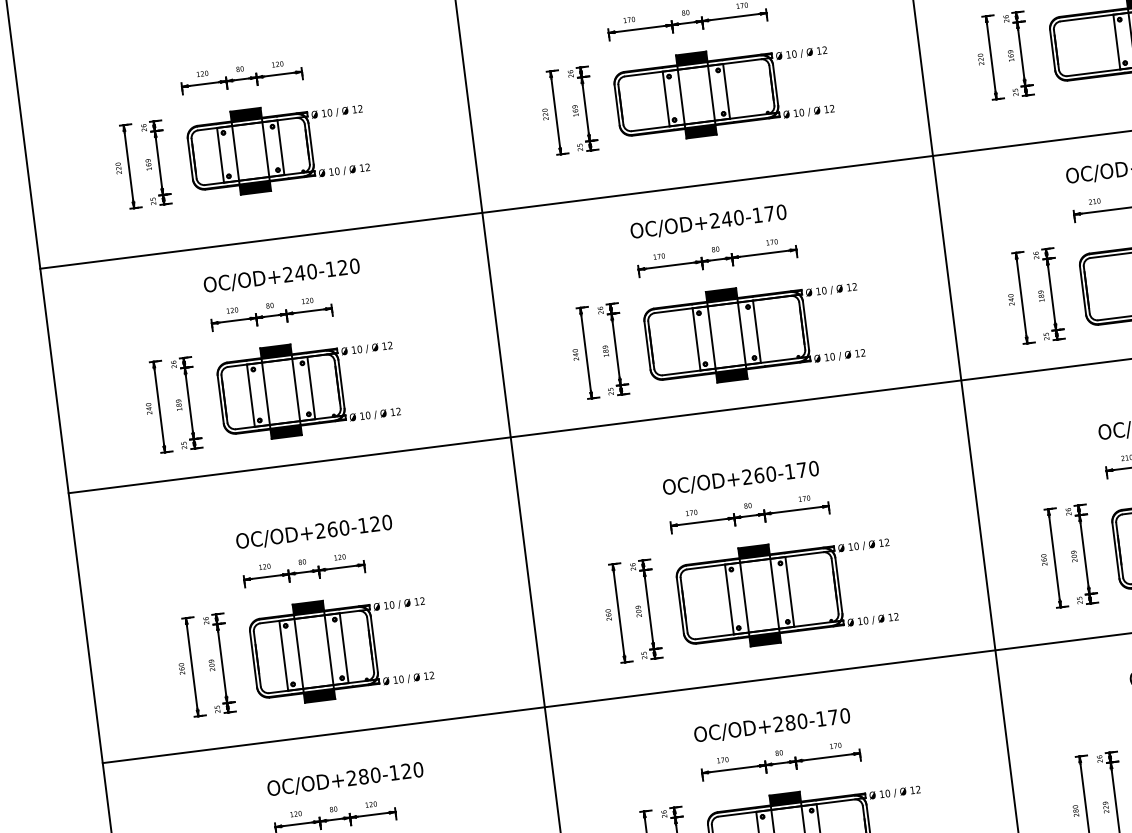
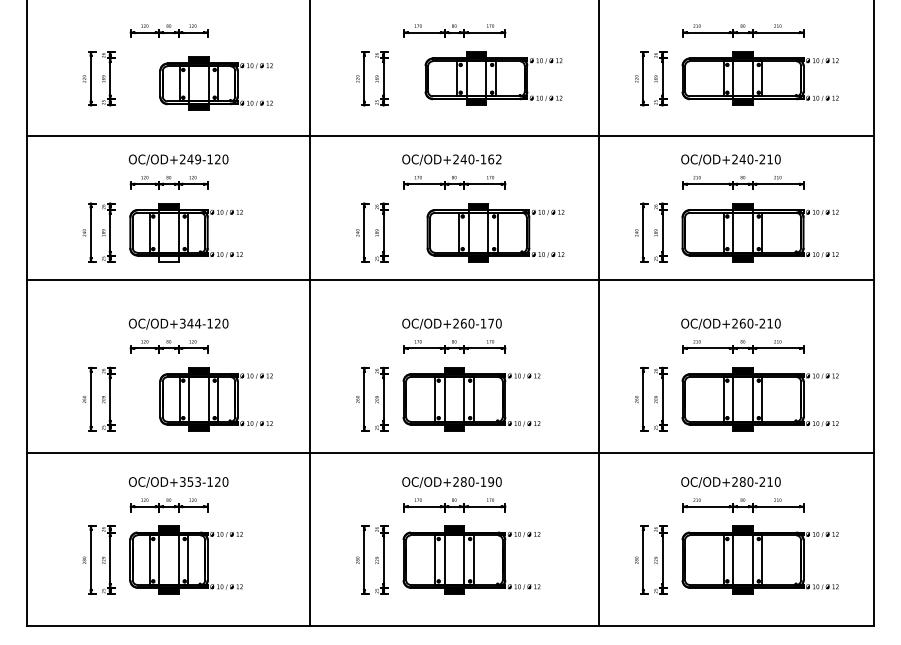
part: (722, 91) -> (493, 78), moved
part: (276, 147) -> (215, 83), moved
text: (774, 213) -> (494, 159), OC/OD+240-170 -> OC/OD+240-162
text: (311, 271) -> (197, 159), OC/OD+240-120 -> OC/OD+249-120
part: (753, 331) -> (495, 232), moved
fill: (285, 432) -> (168, 258), removed
text: (332, 529) -> (190, 323), OC/OD+260-120 -> OC/OD+344-120
part: (339, 648) -> (215, 399), moved
text: (833, 716) -> (491, 481), OC/OD+280-170 -> OC/OD+280-190
text: (363, 775) -> (190, 481), OC/OD+280-120 -> OC/OD+353-120

